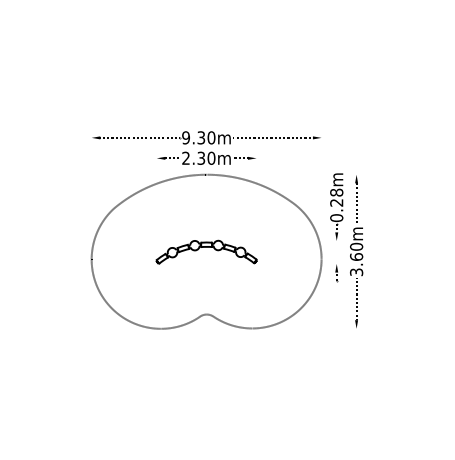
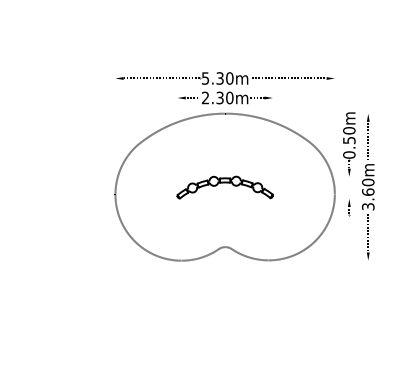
text: (185, 137) -> (205, 78), 9.30m -> 5.30m
text: (336, 197) -> (349, 135), 0.28m -> 0.50m

